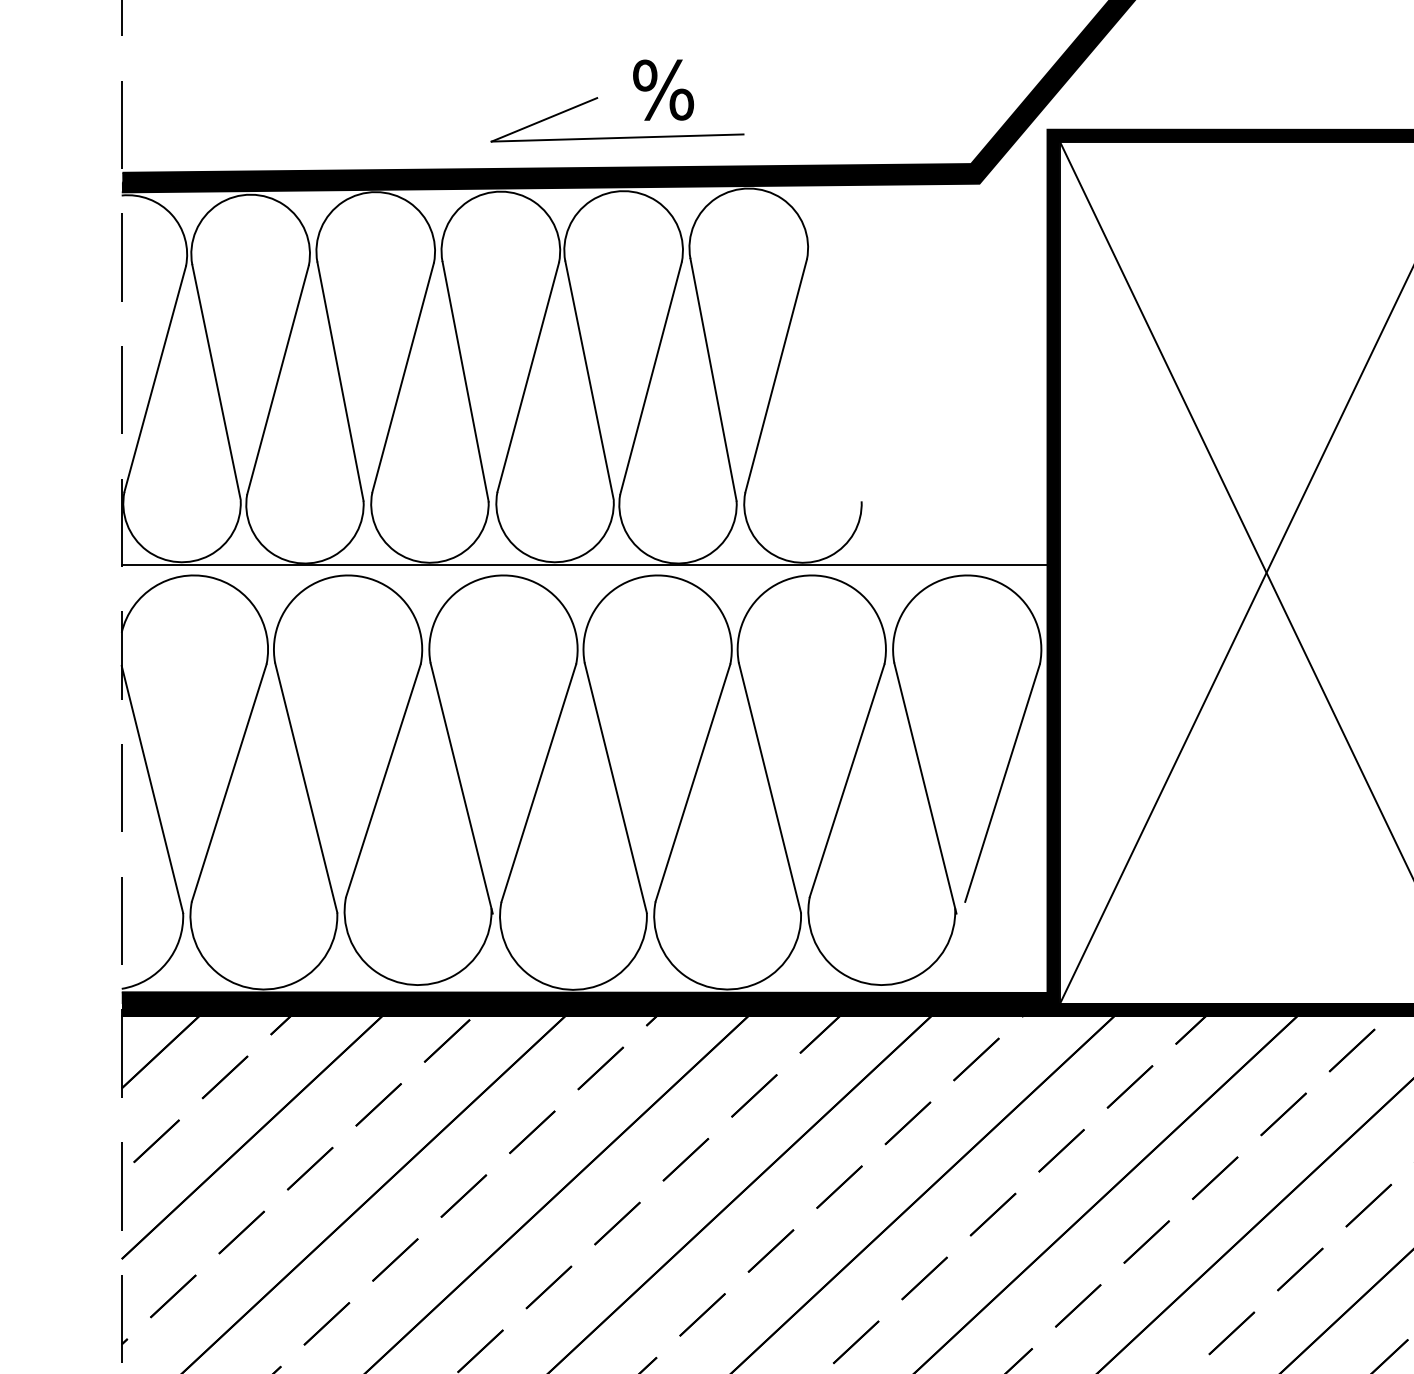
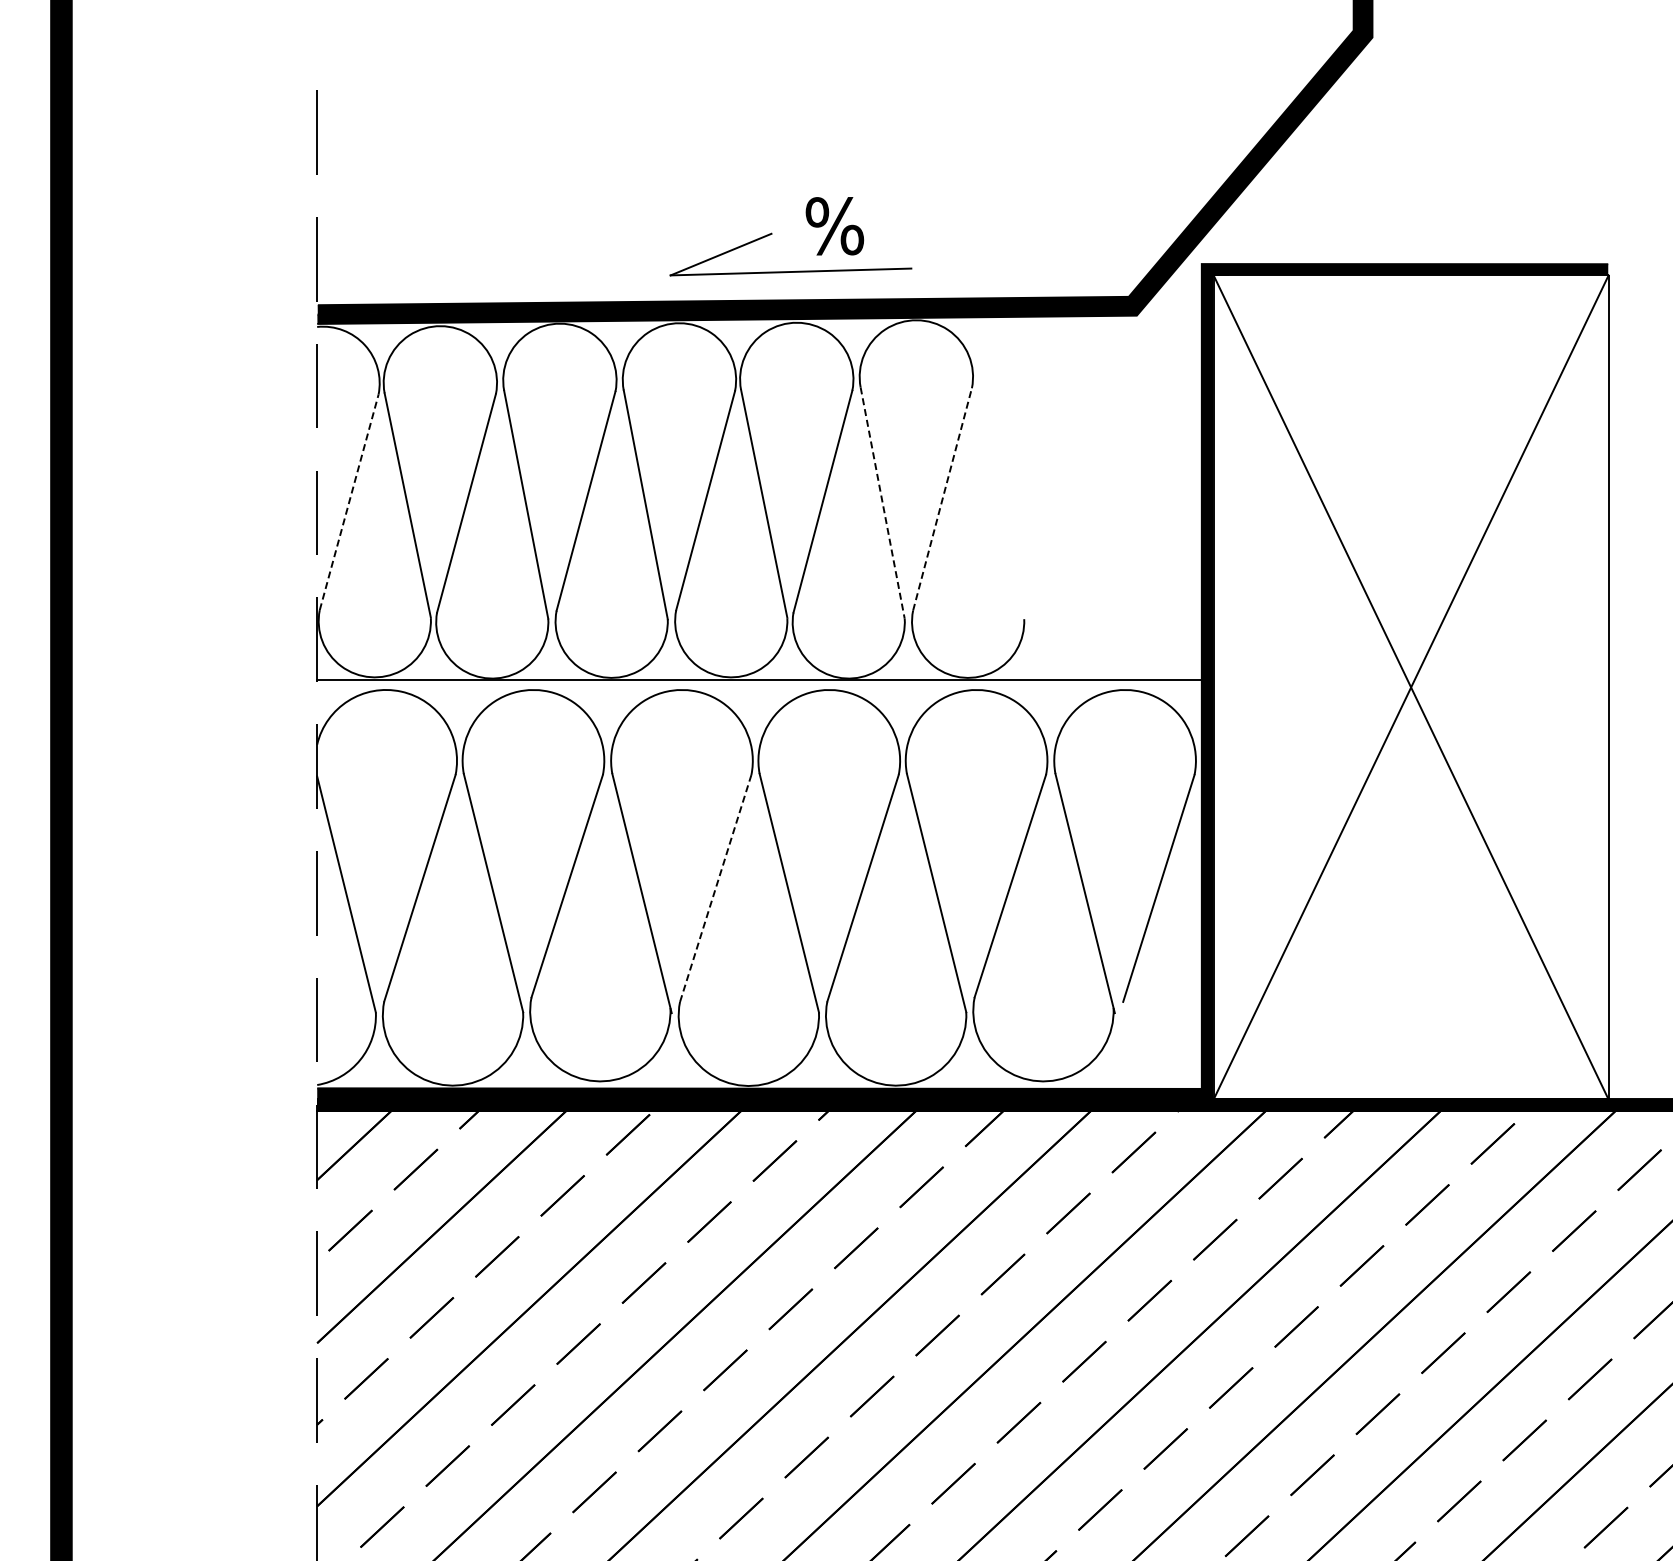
line: (776, 376) -> (942, 499), solid -> dashed
line: (155, 379) -> (349, 502), solid -> dashed
line: (713, 380) -> (882, 503), solid -> dashed
line: (538, 783) -> (715, 888), solid -> dashed

